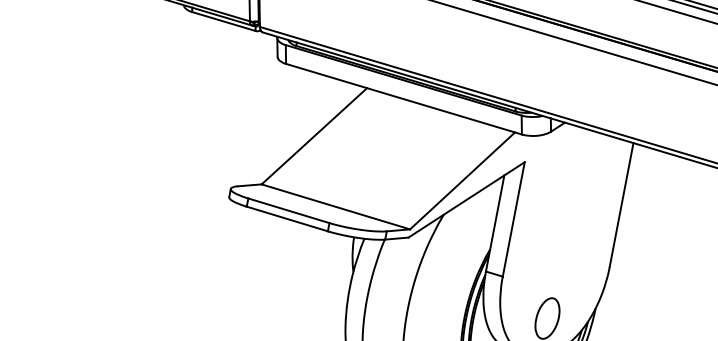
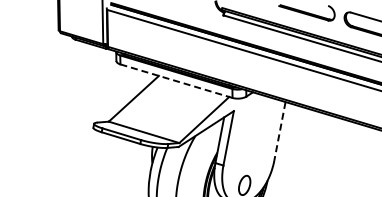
line: (404, 99) -> (176, 81), solid -> dashed
line: (620, 205) -> (279, 131), solid -> dashed

